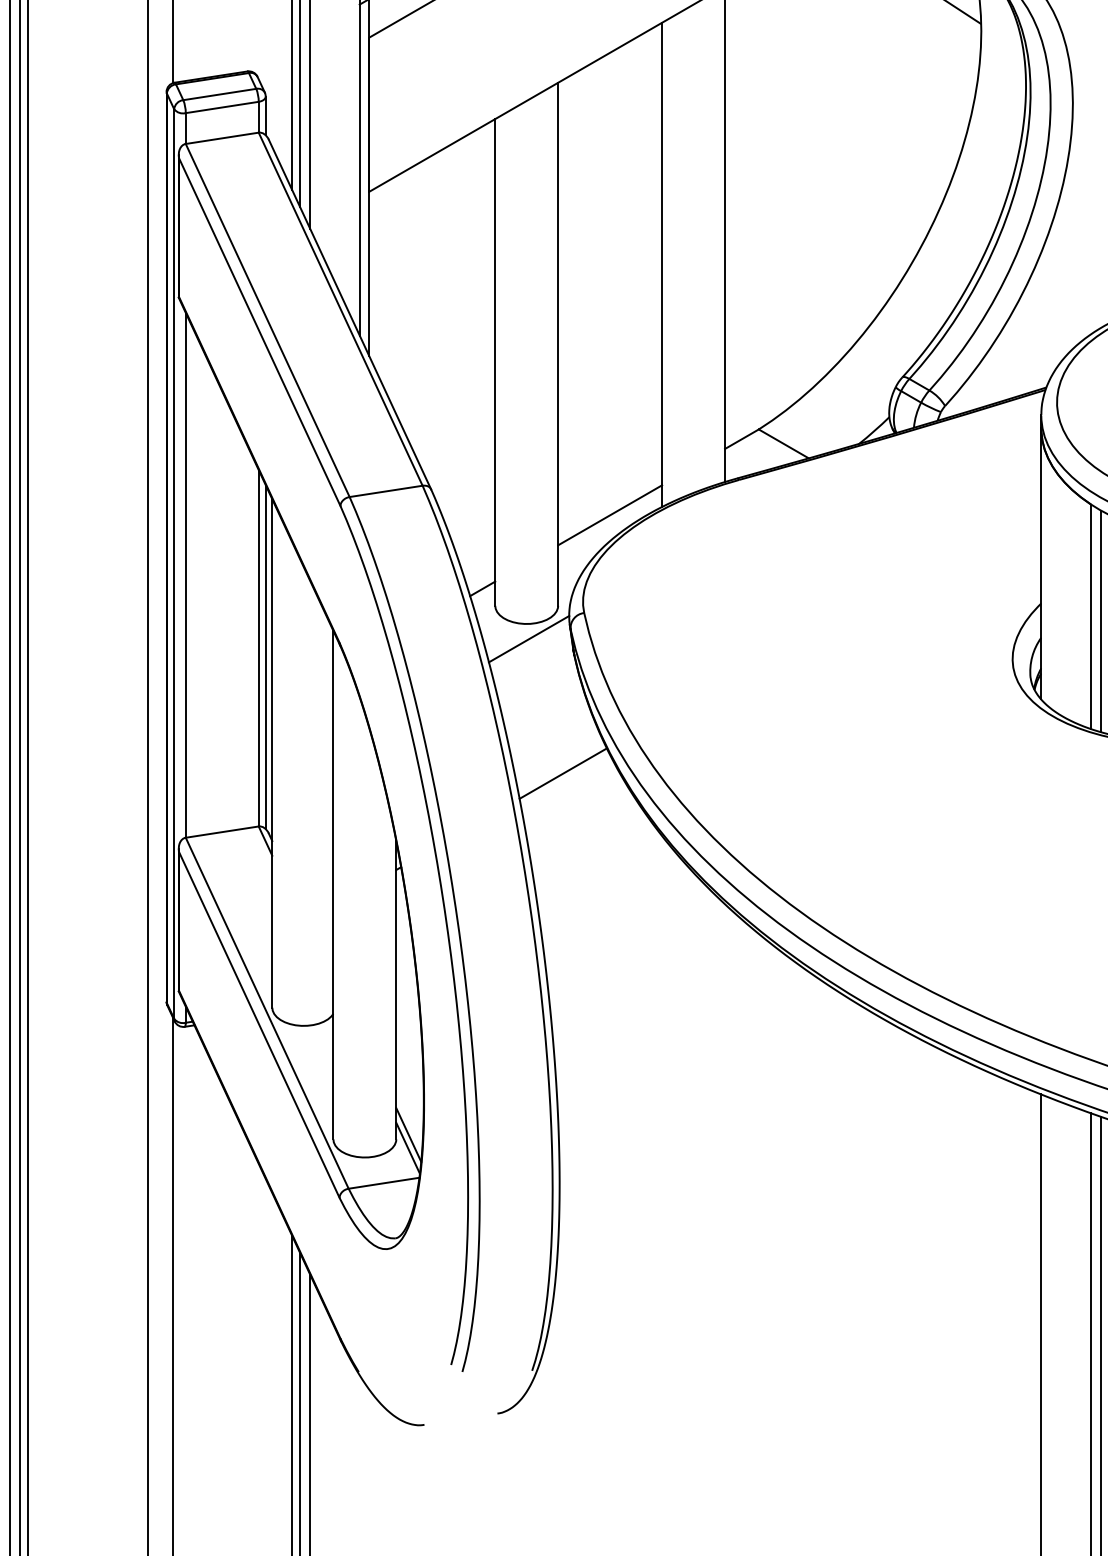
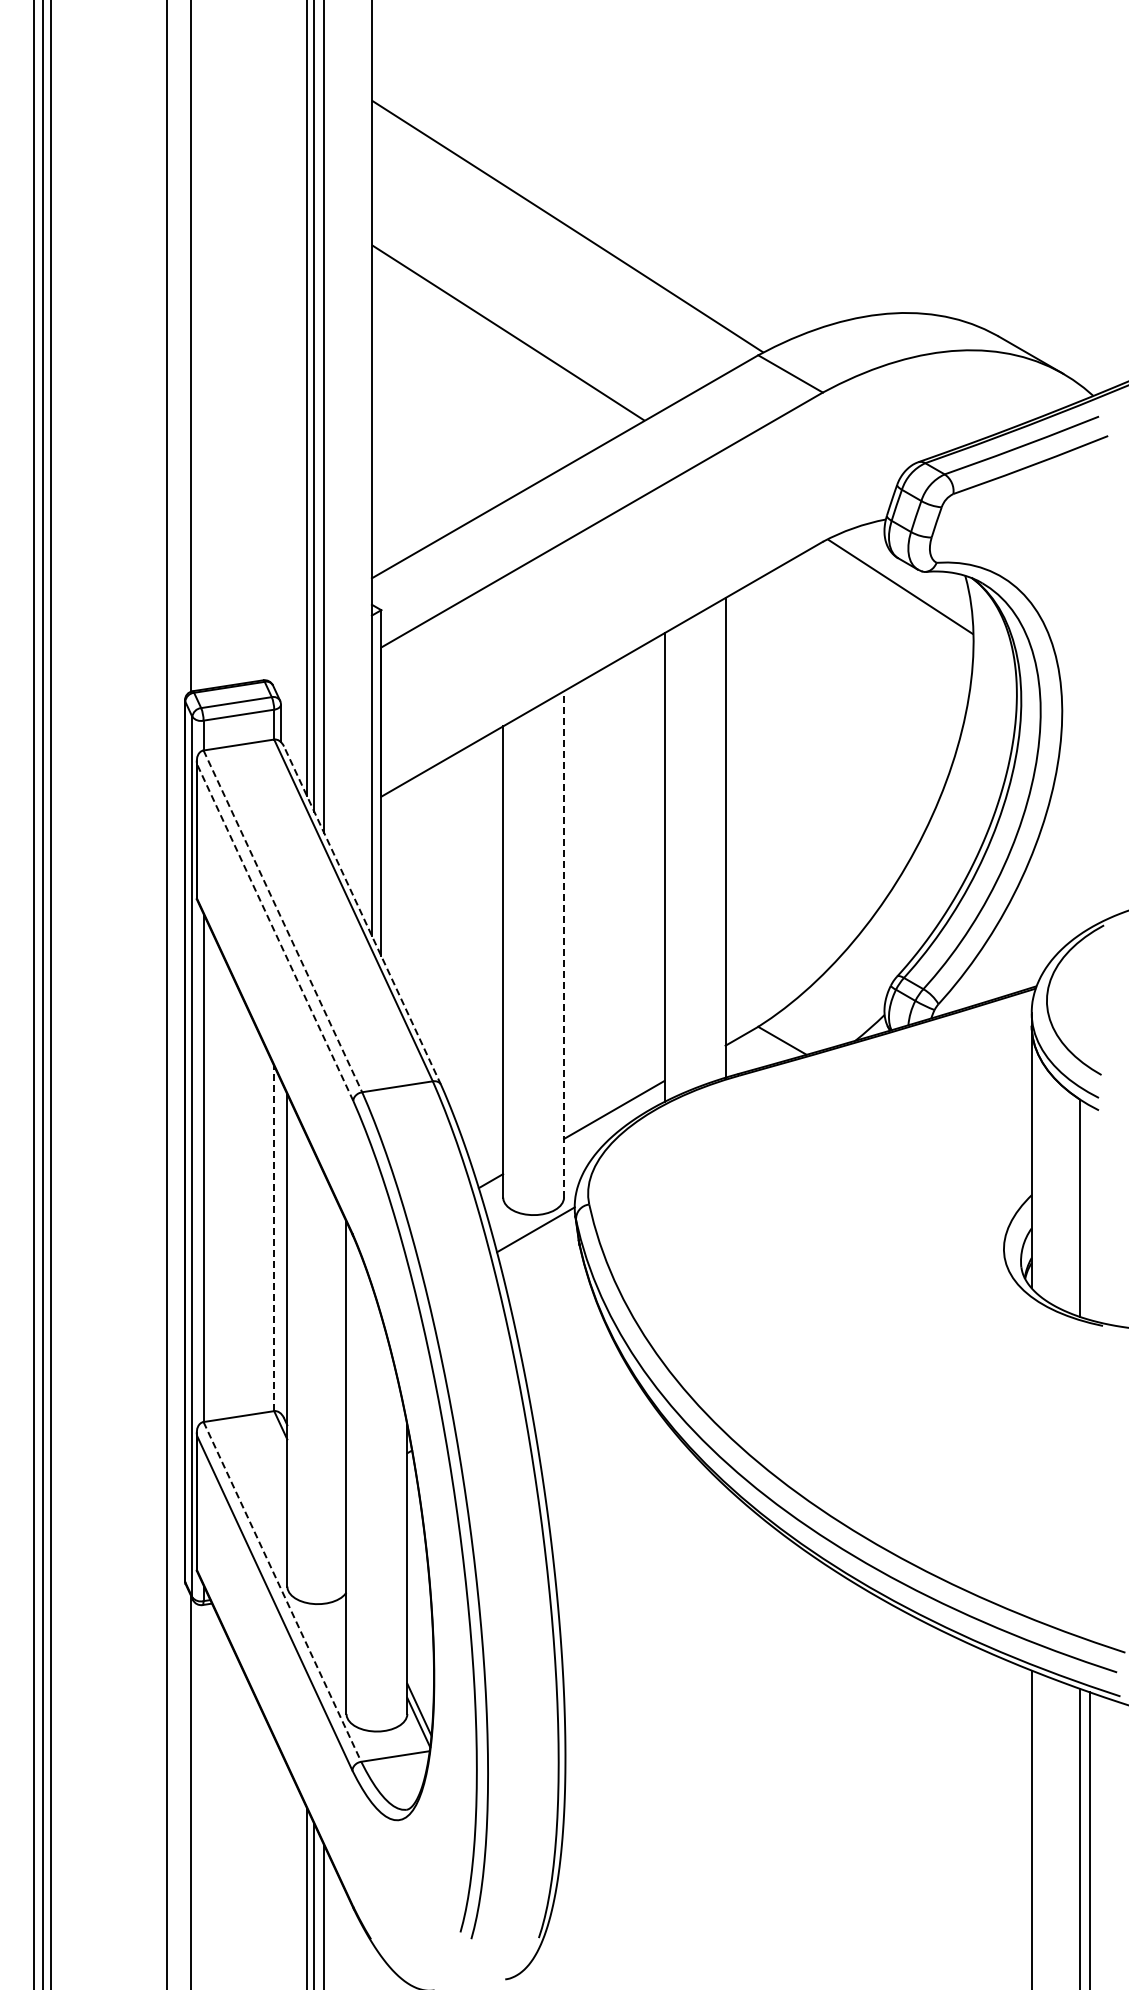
line: (349, 314) -> (362, 915), solid -> dashed
line: (268, 320) -> (283, 921), solid -> dashed
line: (260, 332) -> (275, 932), solid -> dashed
line: (558, 343) -> (564, 943), solid -> dashed
line: (1101, 621) -> (1089, 1212), removed
line: (259, 648) -> (274, 1238), solid -> dashed
line: (265, 656) -> (280, 1246), removed
line: (562, 773) -> (568, 1359), removed
line: (267, 1013) -> (282, 1592), solid -> dashed

